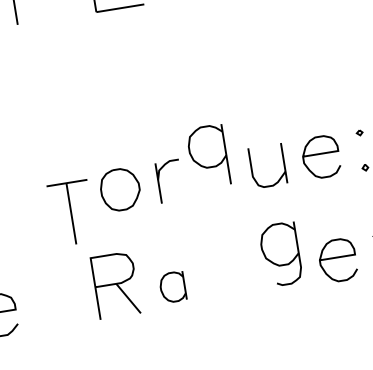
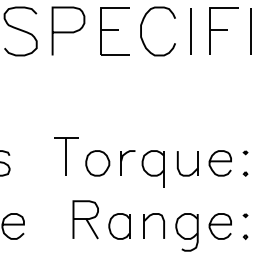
part: (206, 155) -> (152, 168), moved
part: (71, 212) -> (66, 156), moved
part: (280, 254) -> (186, 232), moved
part: (216, 268) -> (147, 219), added
part: (172, 287) -> (119, 226), size x1.43

